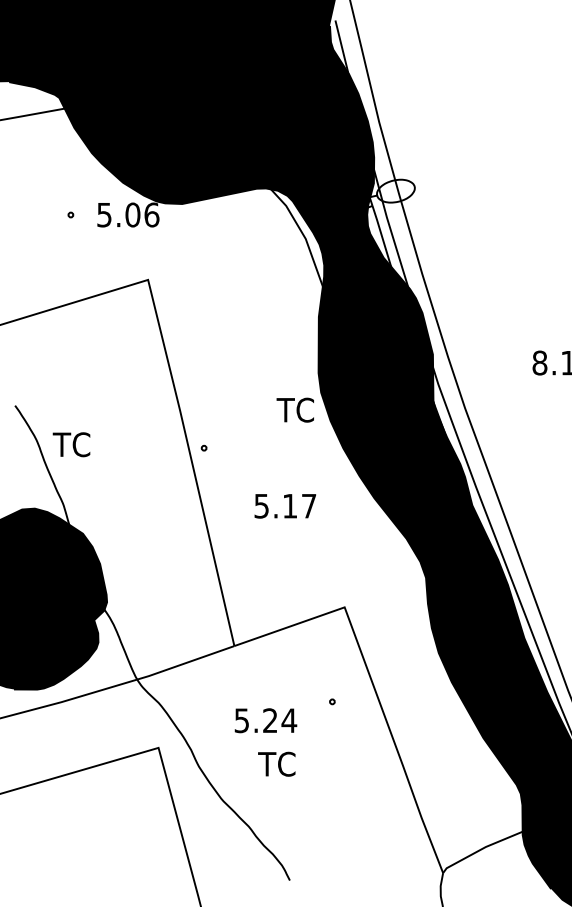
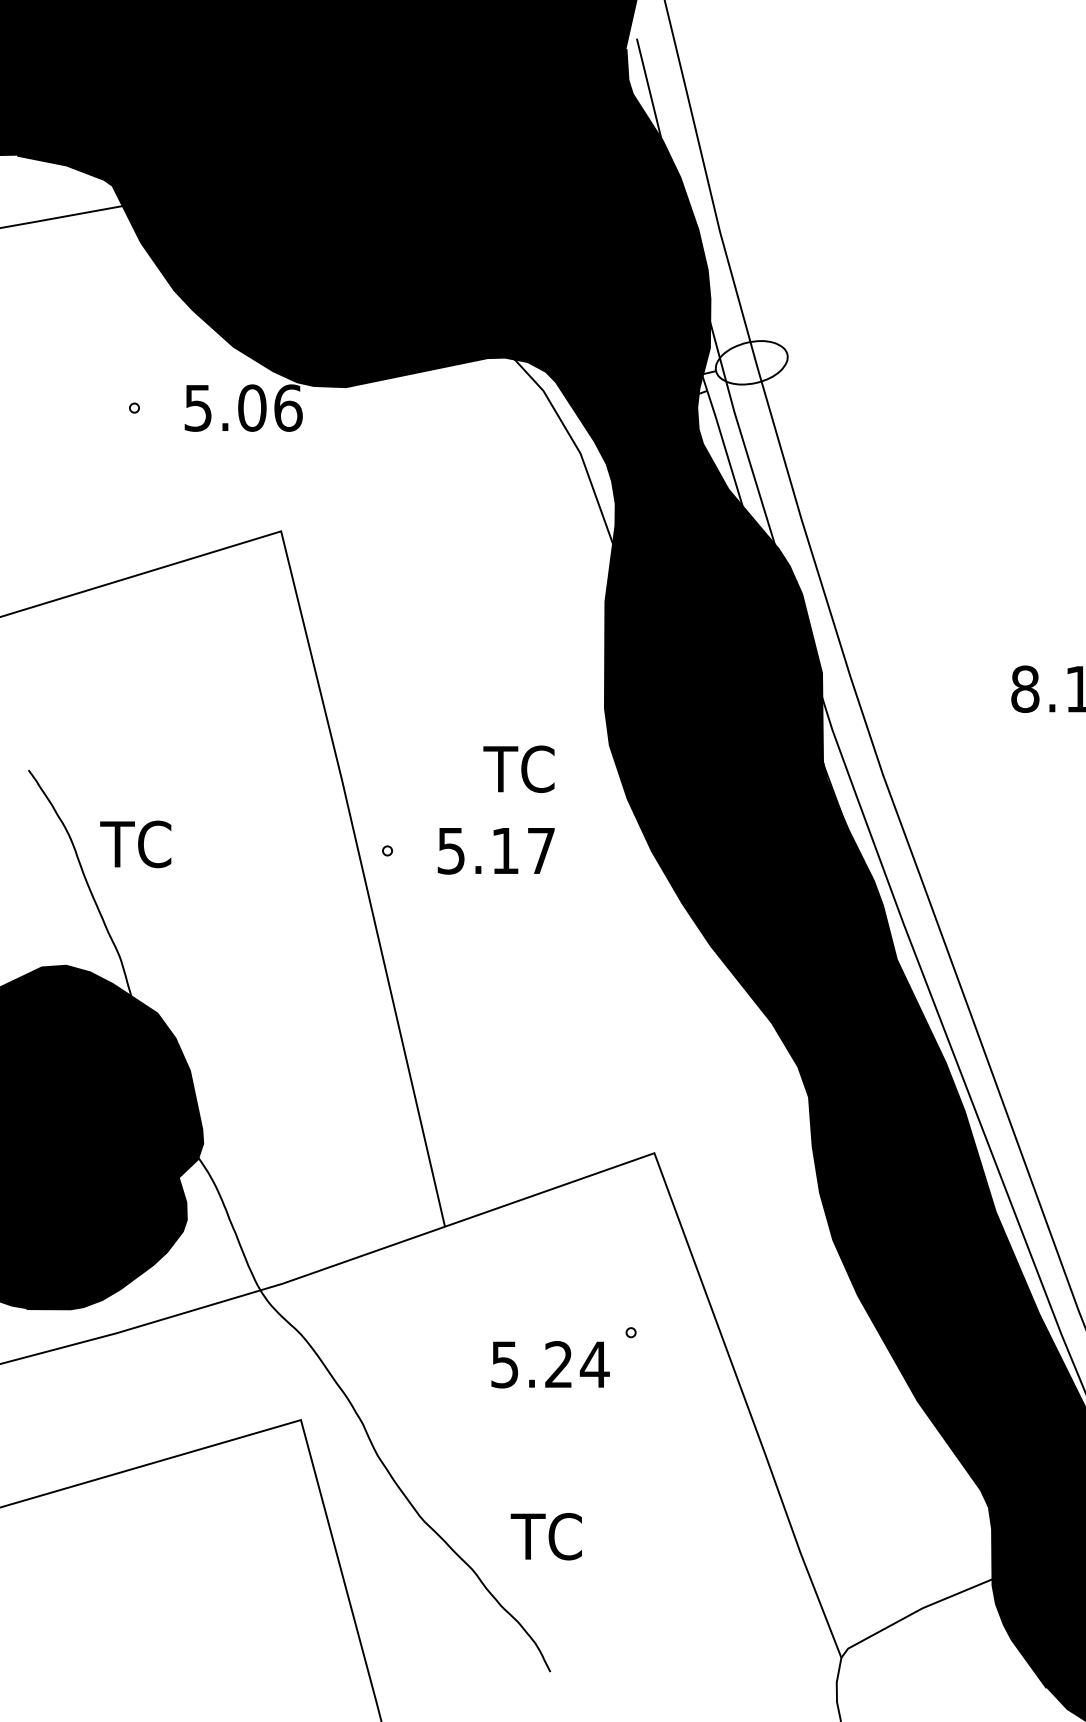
text: (294, 409) -> (517, 767), moved
text: (285, 506) -> (496, 851), moved
text: (265, 720) -> (549, 1364), moved
text: (276, 763) -> (545, 1535), moved

